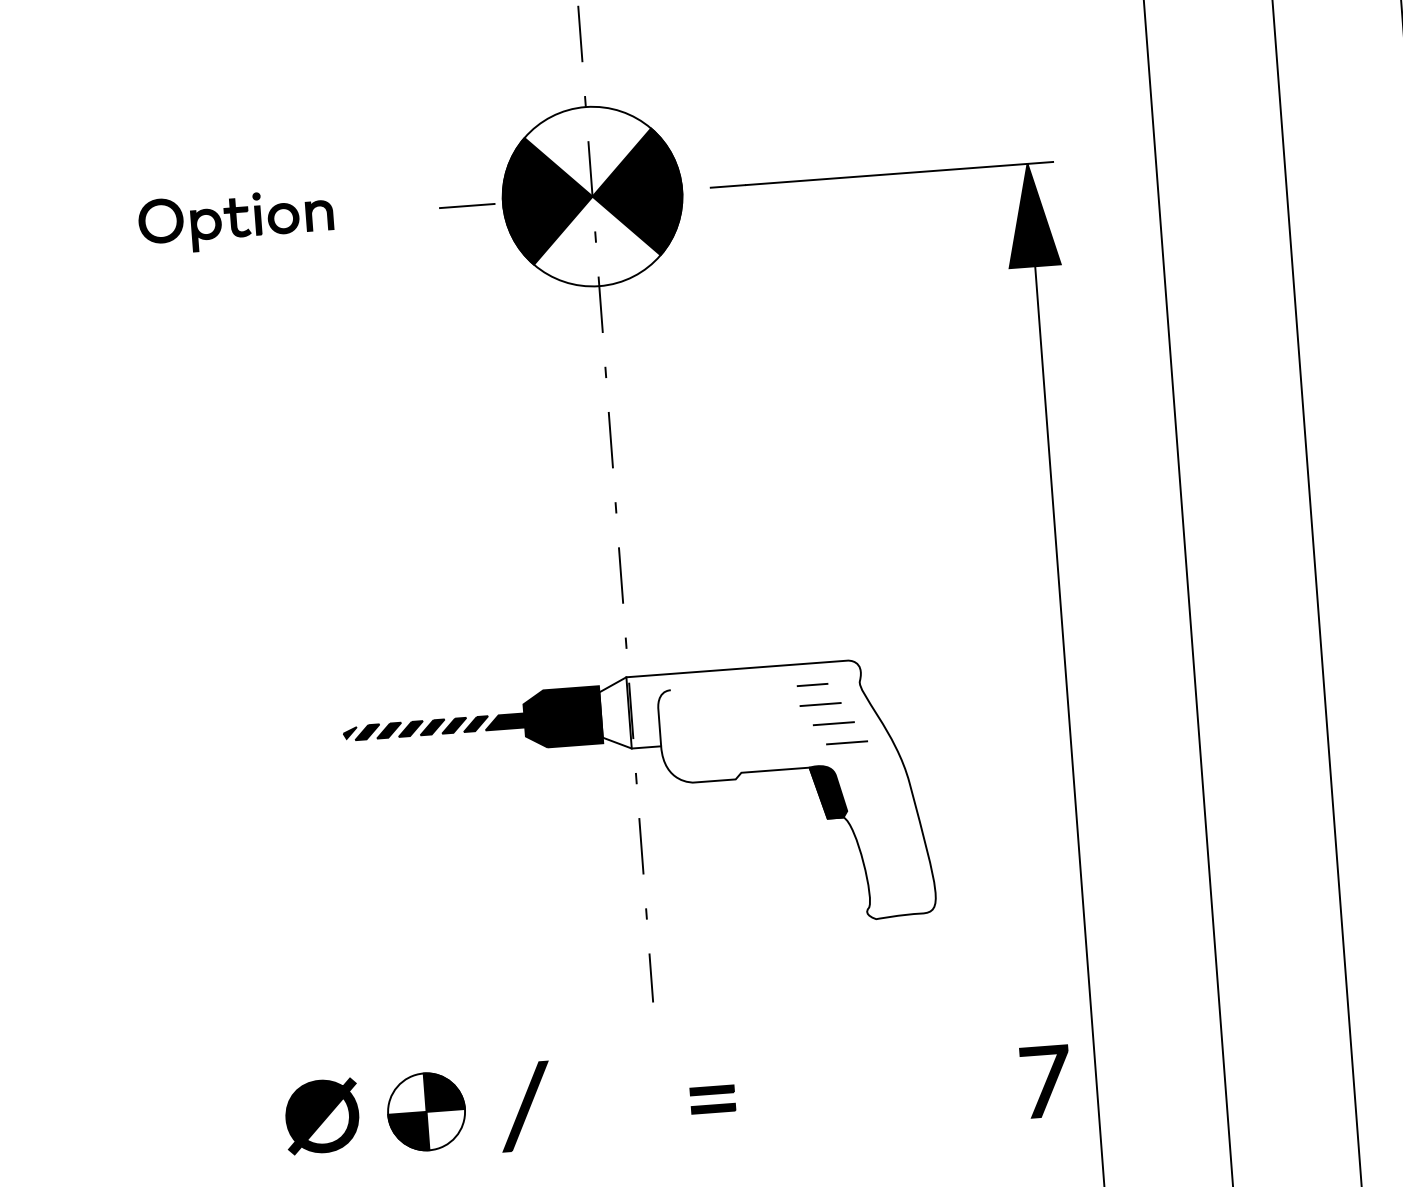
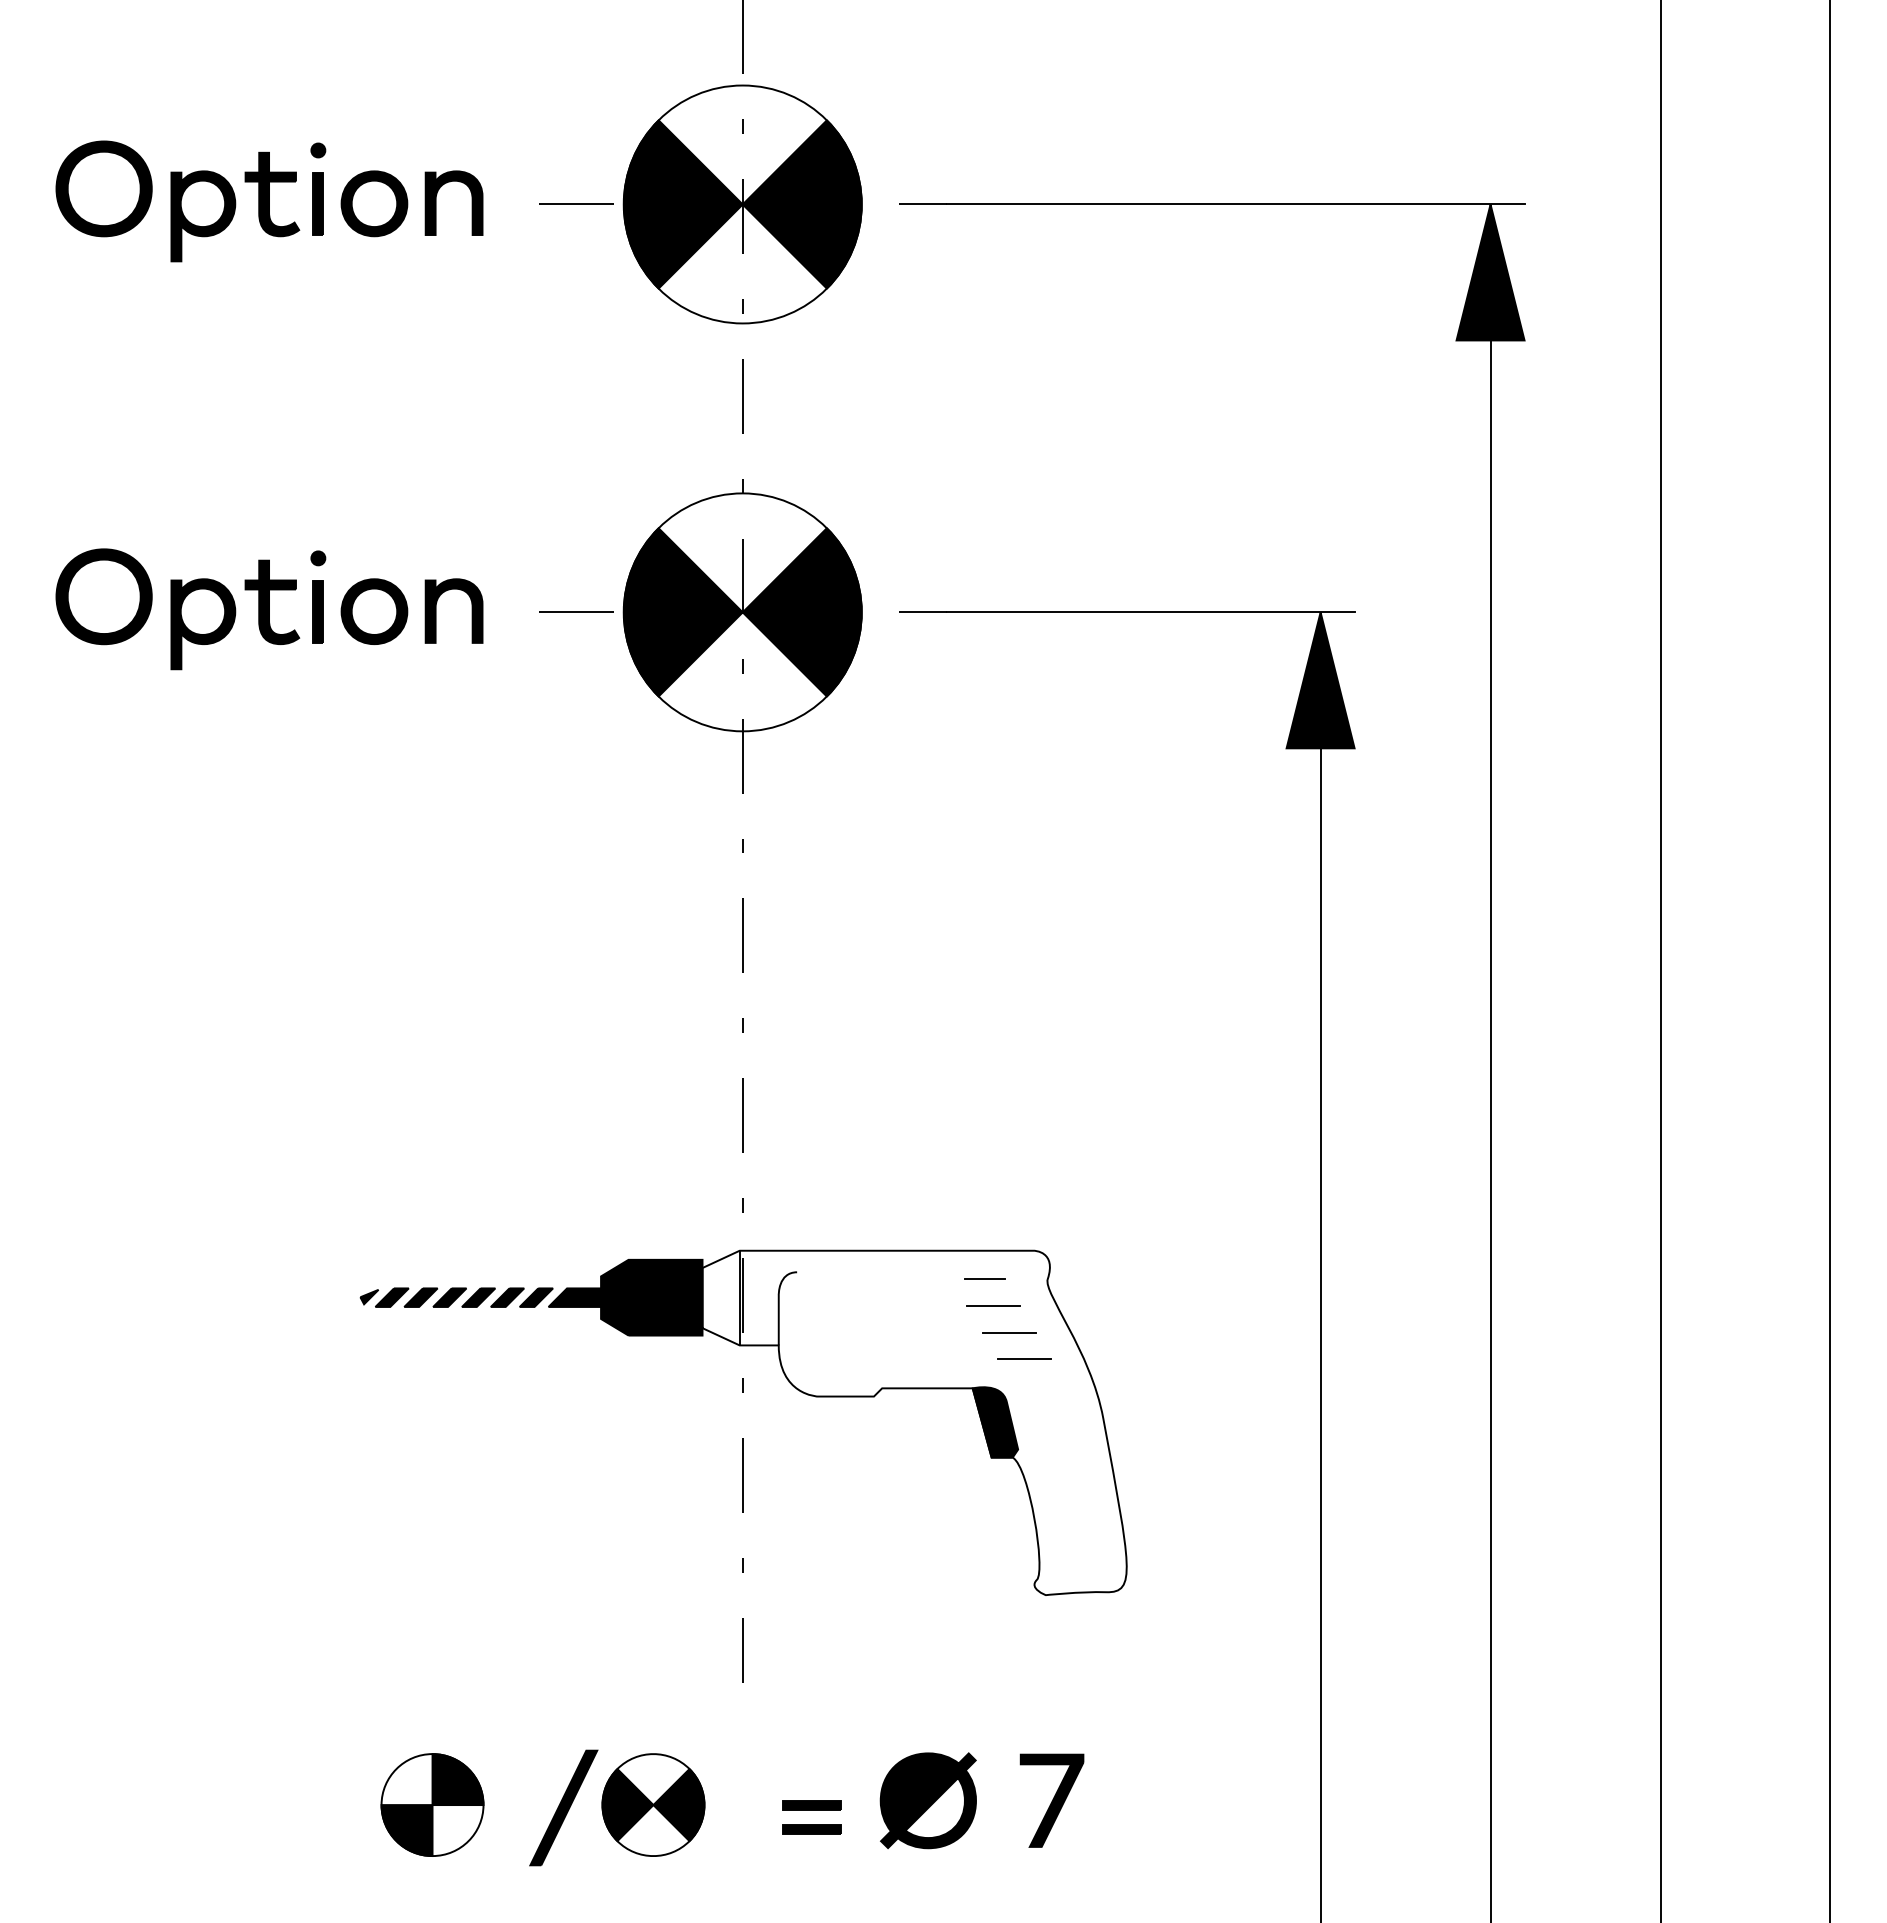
part: (236, 221) -> (269, 609), size x1.67
part: (1045, 1081) -> (1051, 1800), moved
part: (592, 1098) -> (653, 1804), added
part: (321, 1116) -> (927, 1800), moved

